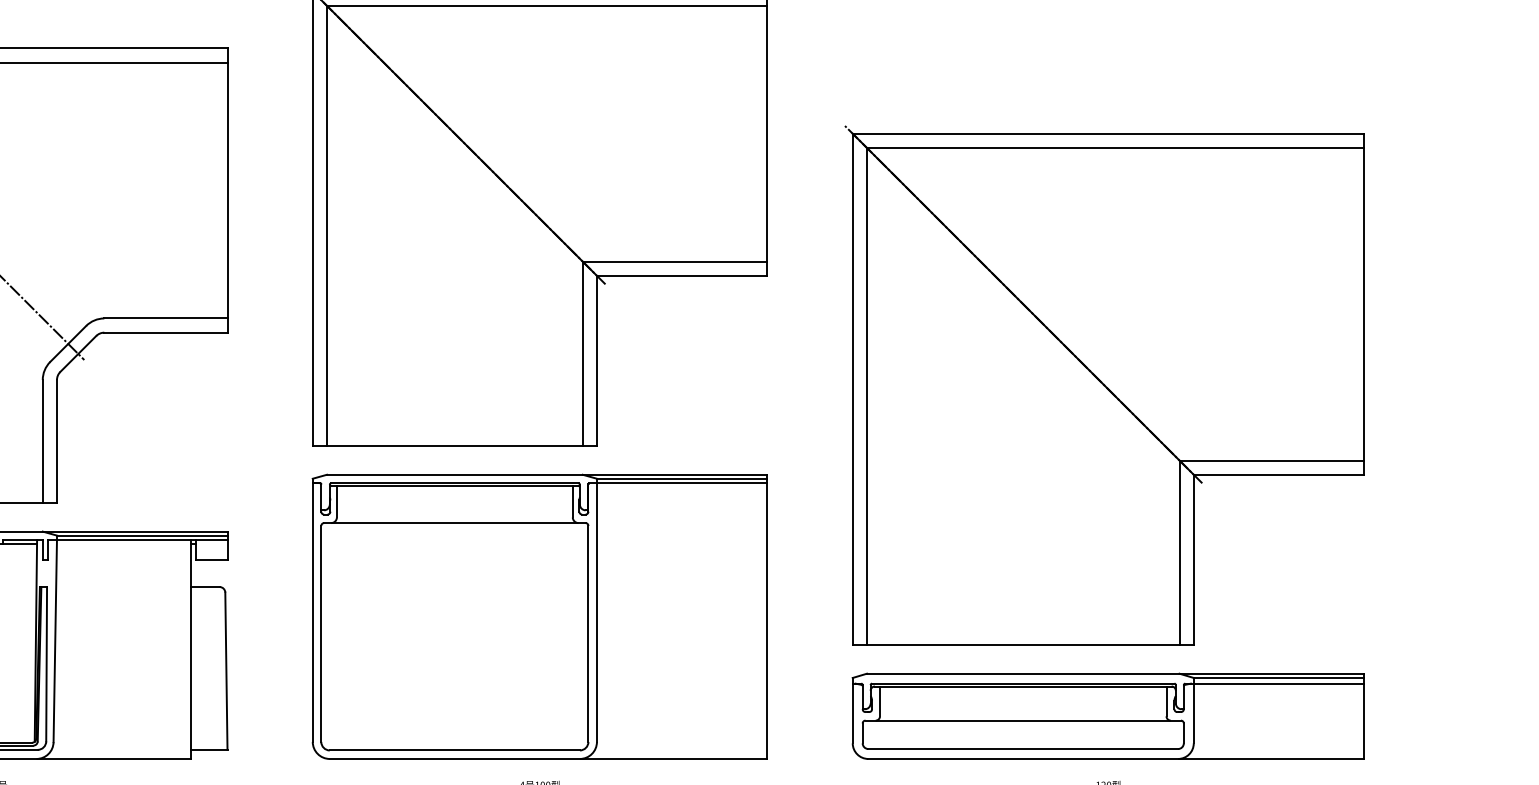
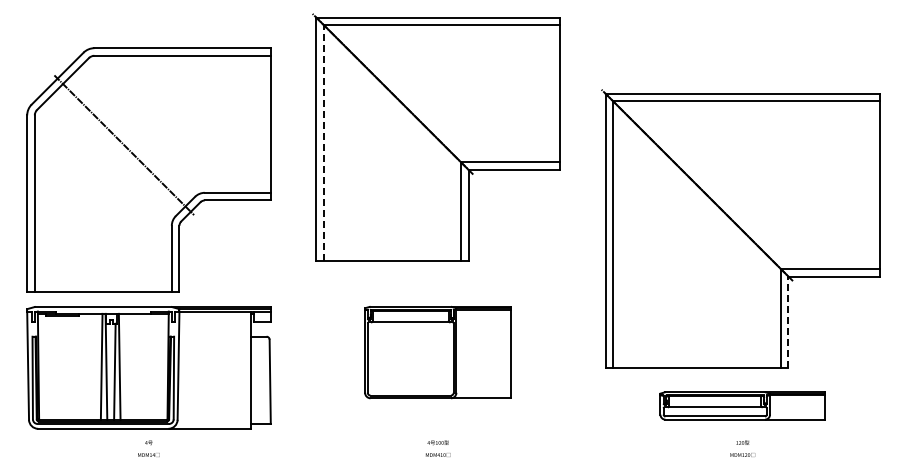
line: (327, 226) -> (324, 143), solid -> dashed
line: (1193, 560) -> (788, 322), solid -> dashed
part: (538, 616) -> (437, 352), size x0.6
part: (1108, 715) -> (742, 405), size x0.6

